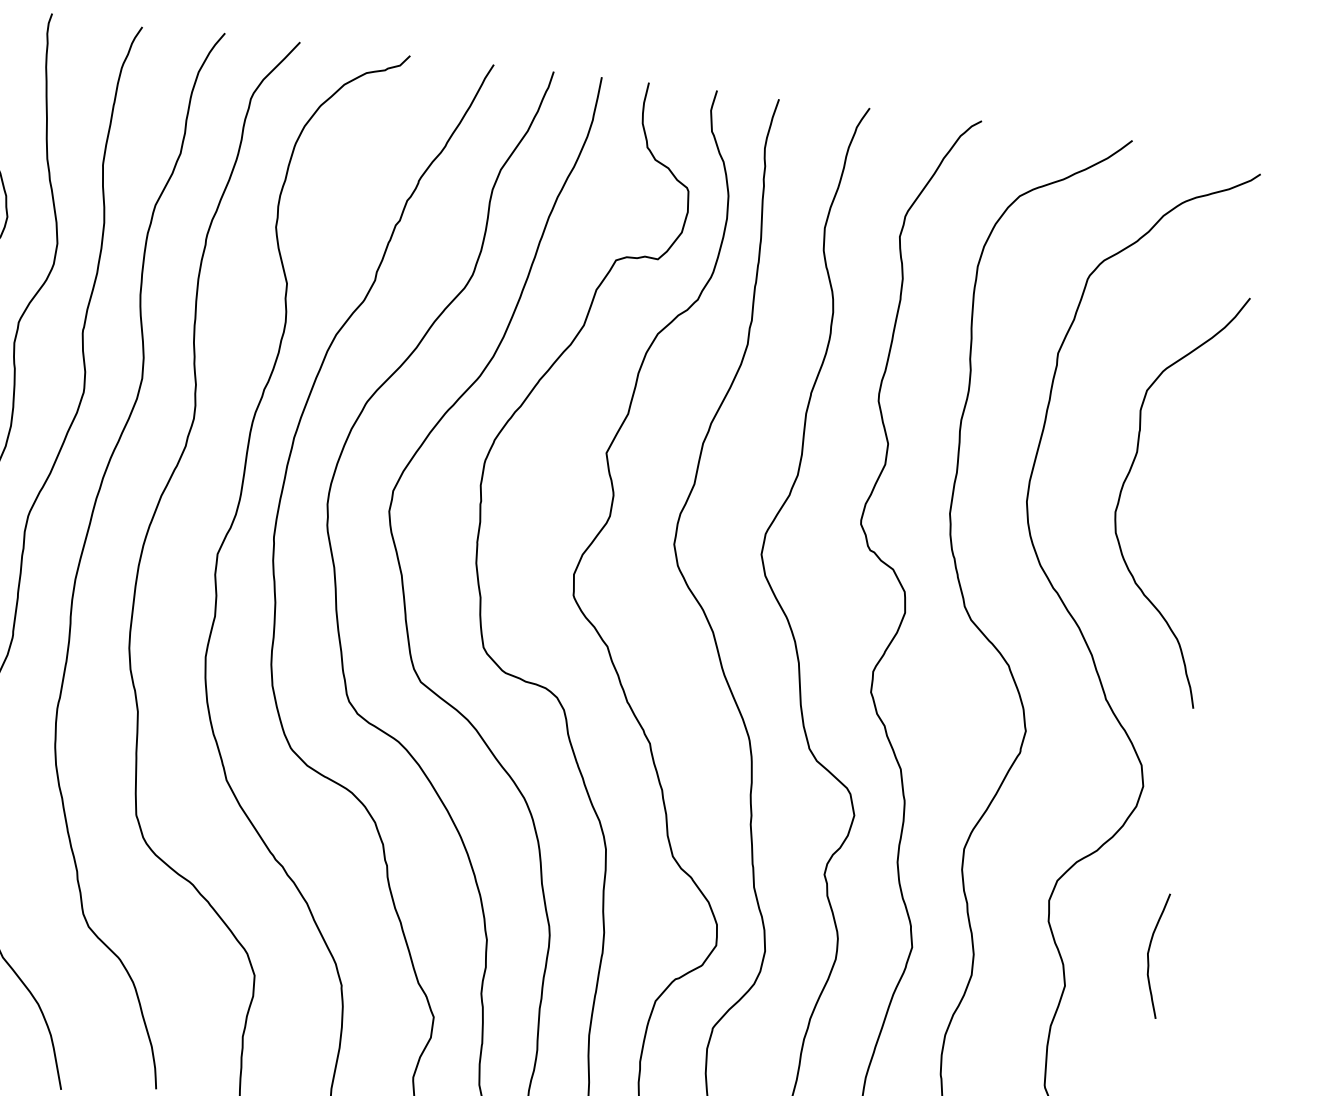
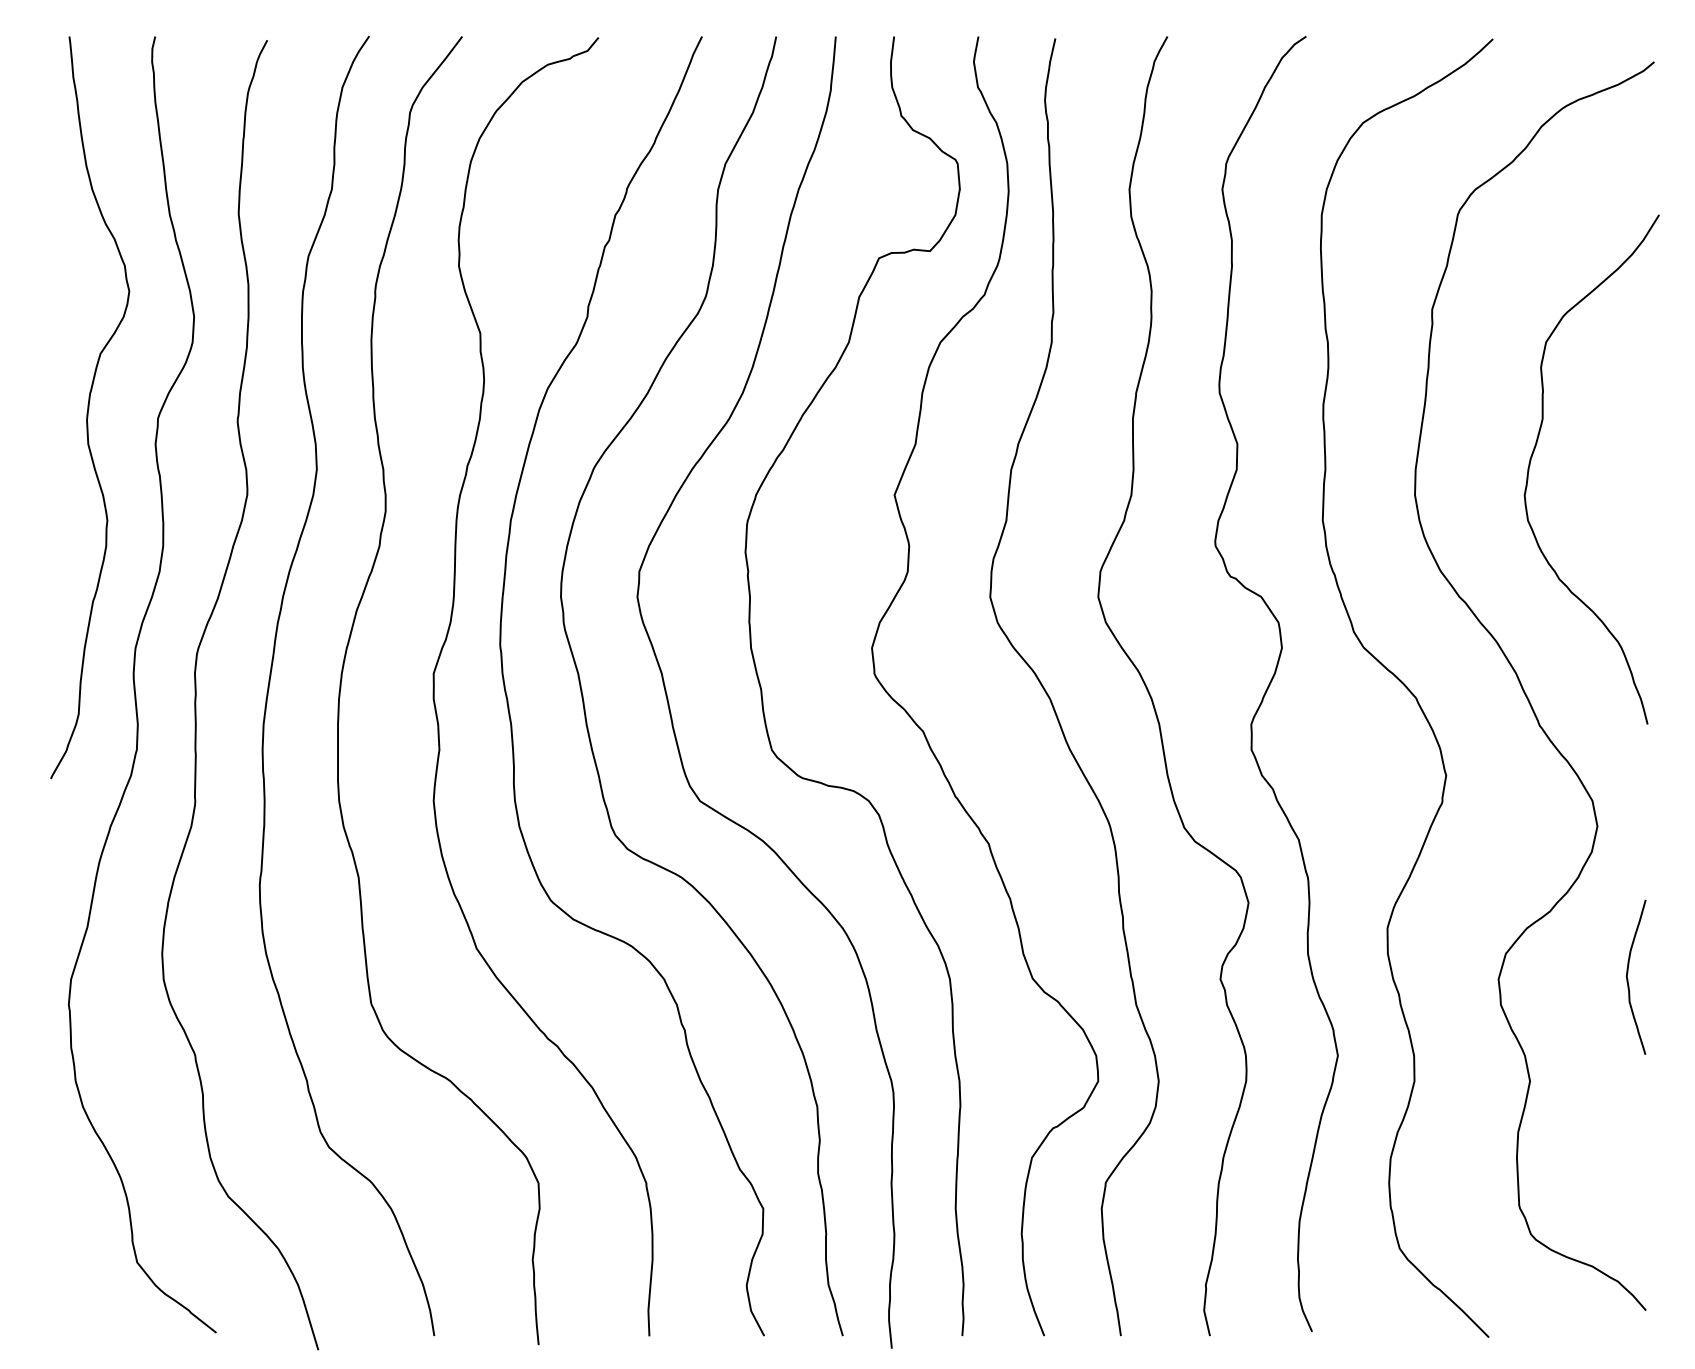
curve: (1149, 951) -> (1628, 973), moved

